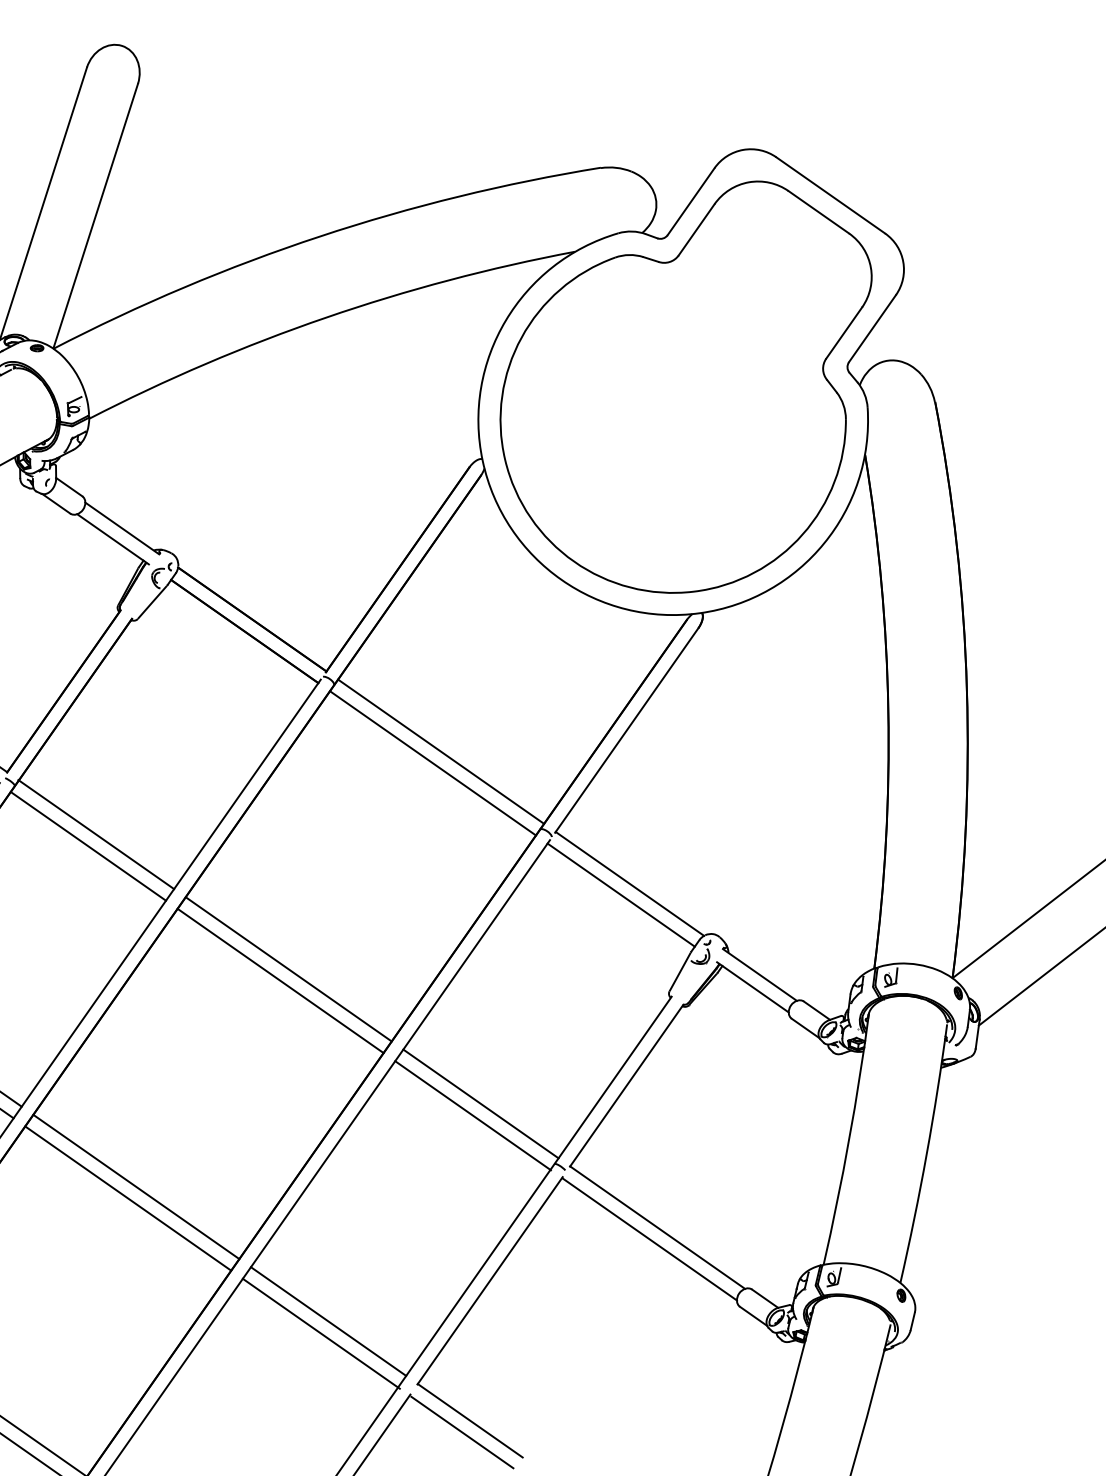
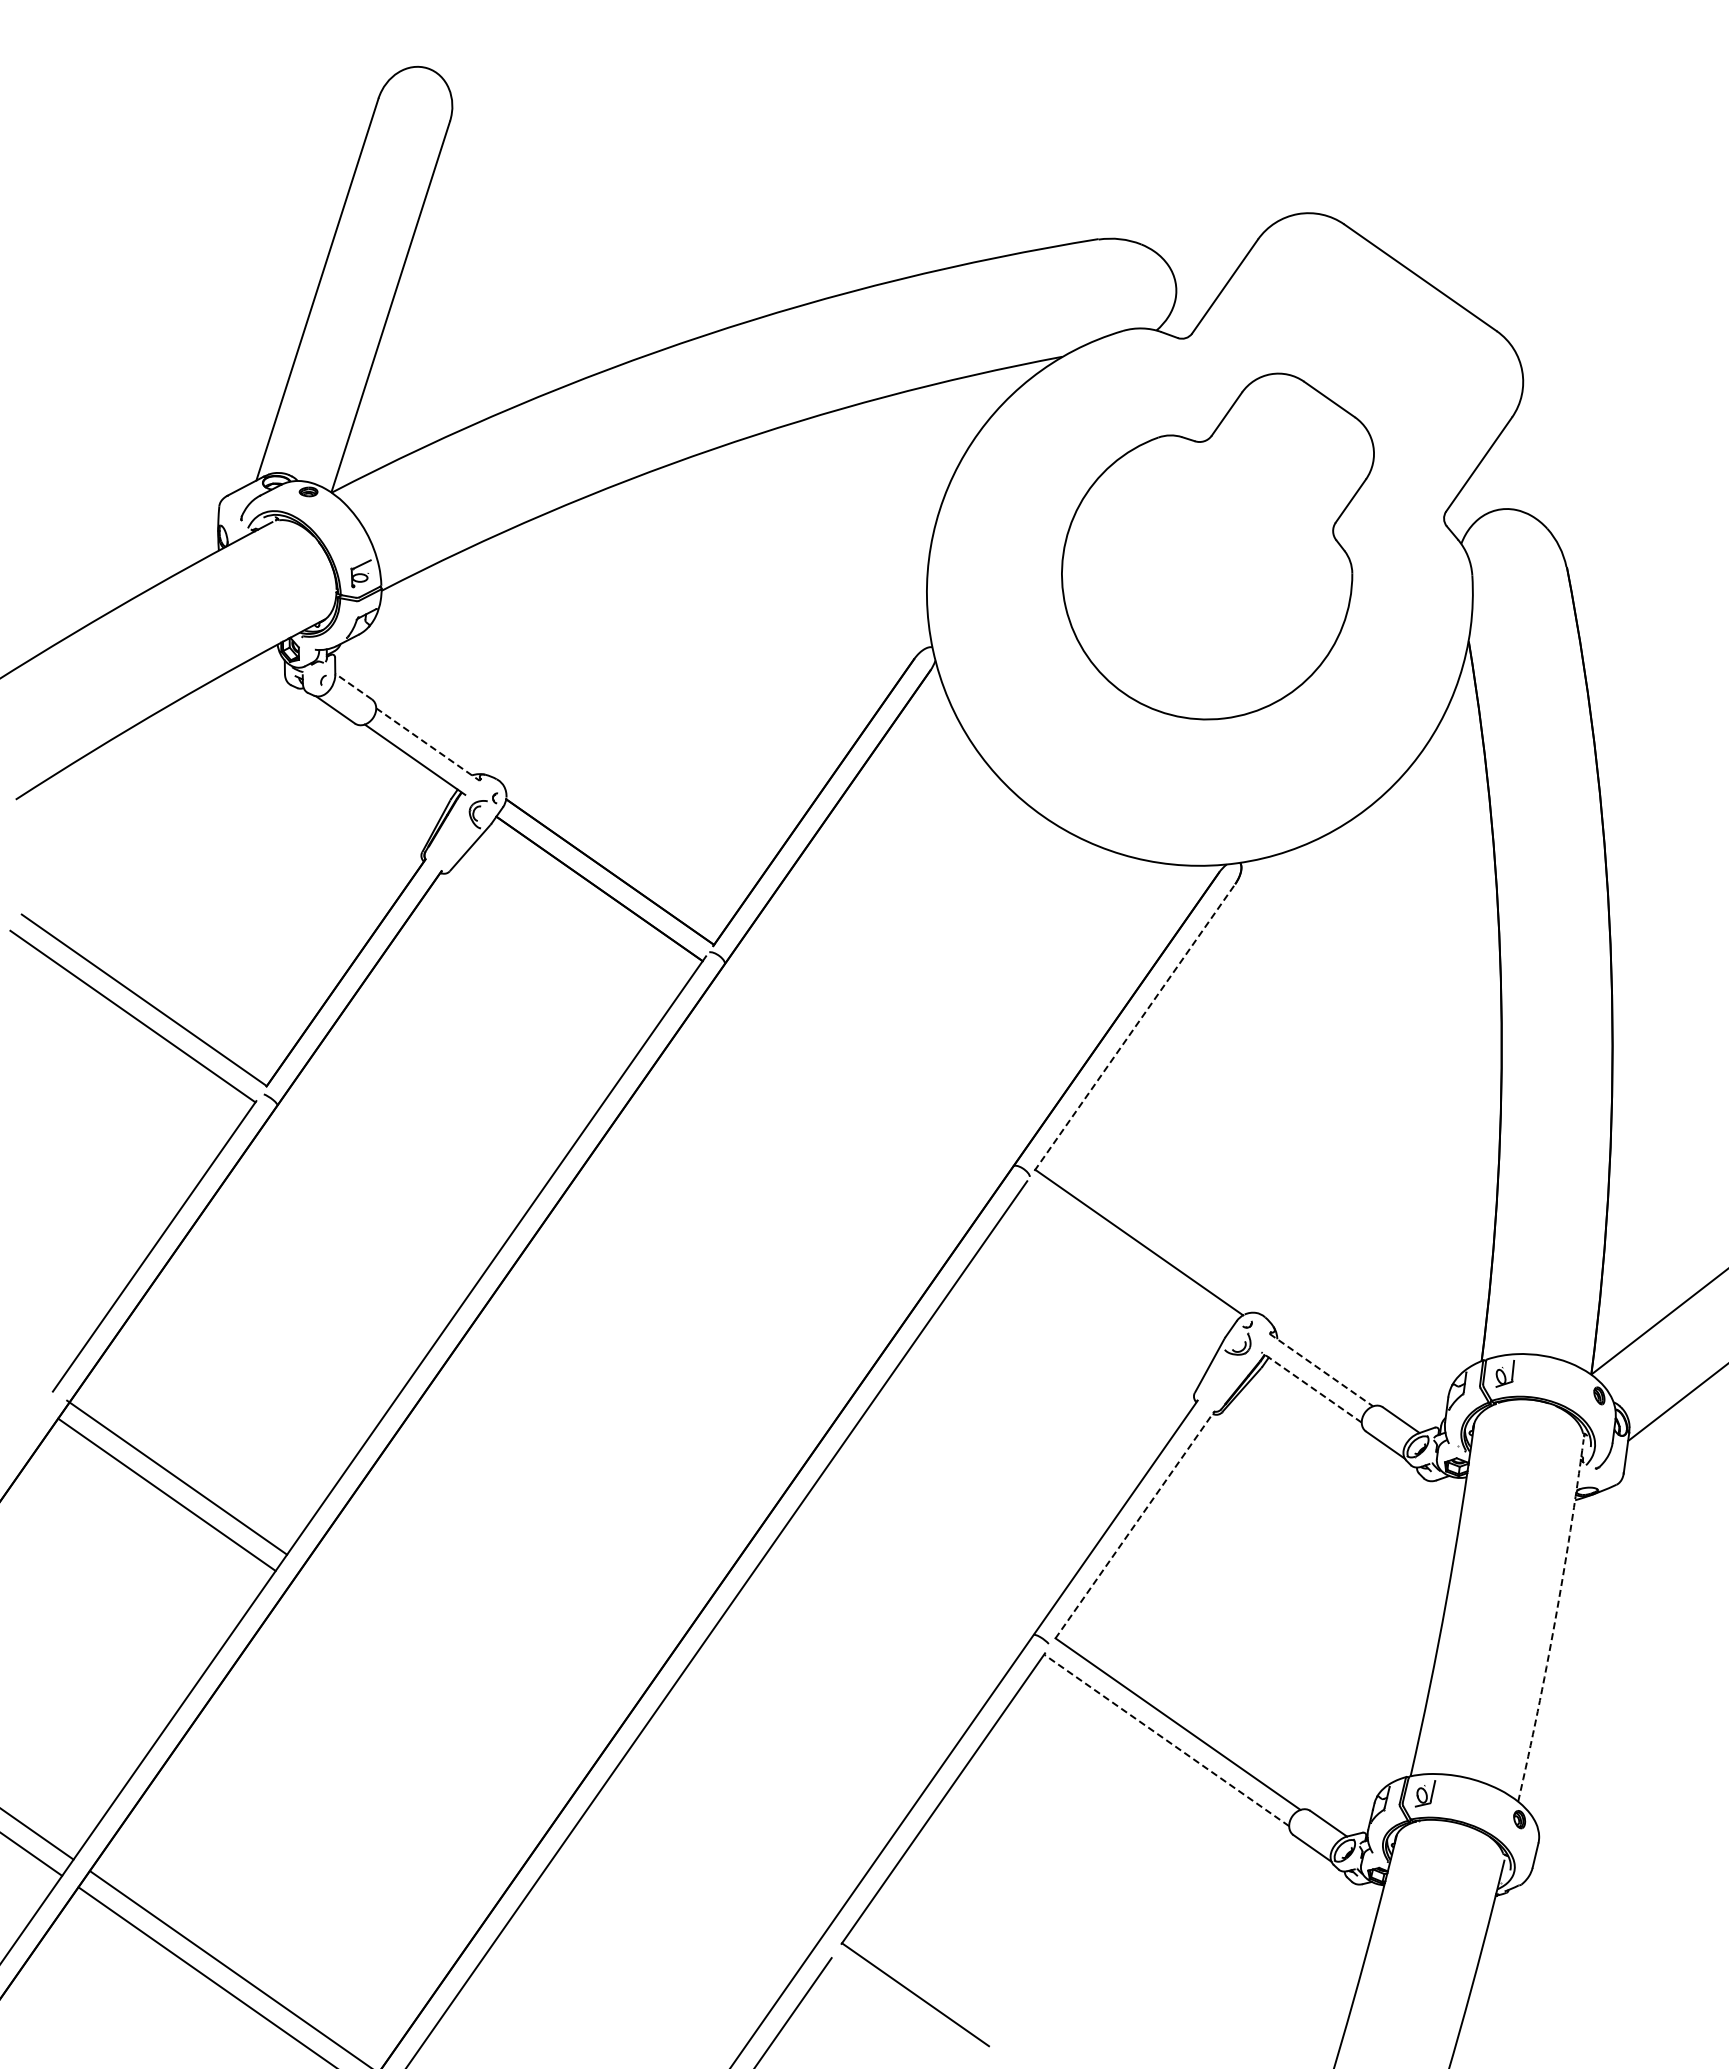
part: (685, 387) -> (1217, 546), size x0.6
line: (69, 487) -> (353, 686), solid -> dashed
line: (122, 528) -> (428, 744), solid -> dashed
line: (626, 730) -> (1134, 1027), solid -> dashed
line: (440, 751) -> (874, 1057), removed
line: (432, 763) -> (862, 1073), removed
line: (96, 834) -> (391, 1173), removed
line: (88, 846) -> (380, 1189), removed
line: (620, 895) -> (1126, 1258), removed
line: (288, 969) -> (660, 1362), removed
line: (760, 975) -> (1321, 1370), solid -> dashed
line: (280, 980) -> (649, 1378), removed
line: (752, 987) -> (1311, 1387), solid -> dashed
line: (626, 1085) -> (1134, 1524), solid -> dashed
line: (480, 1103) -> (930, 1550), removed
line: (473, 1115) -> (919, 1566), removed
arc: (927, 1154) -> (1555, 1621), solid -> dashed
line: (136, 1187) -> (447, 1667), removed
line: (127, 1198) -> (435, 1683), removed
line: (649, 1239) -> (1166, 1740), solid -> dashed
line: (328, 1321) -> (716, 1855), removed
line: (321, 1333) -> (706, 1872), removed
line: (462, 1432) -> (904, 2011), removed

